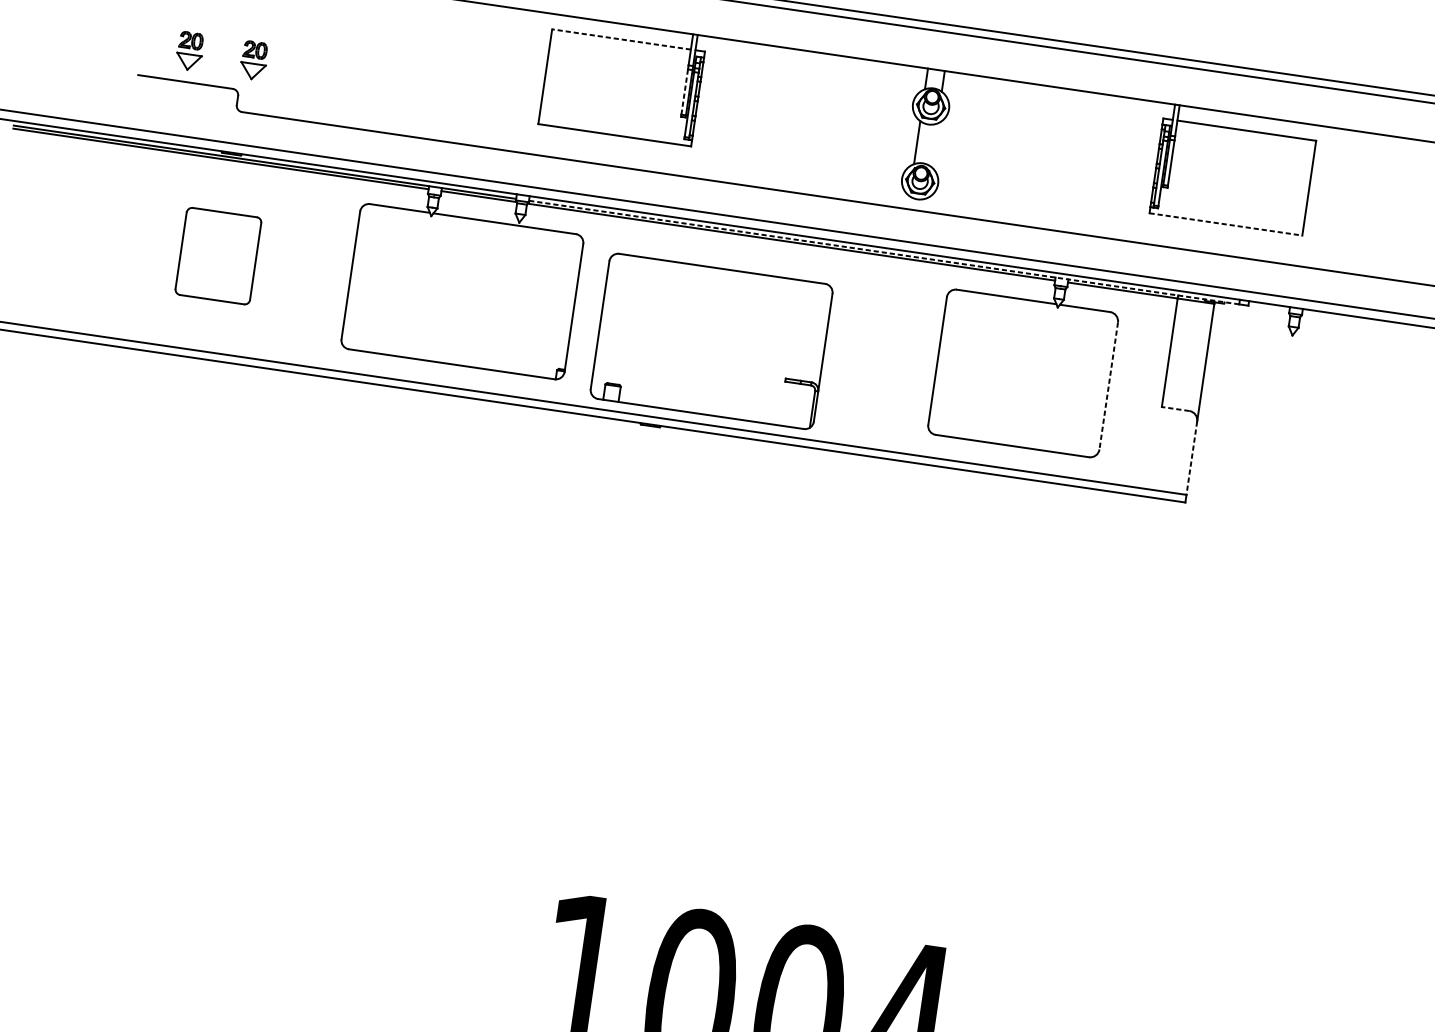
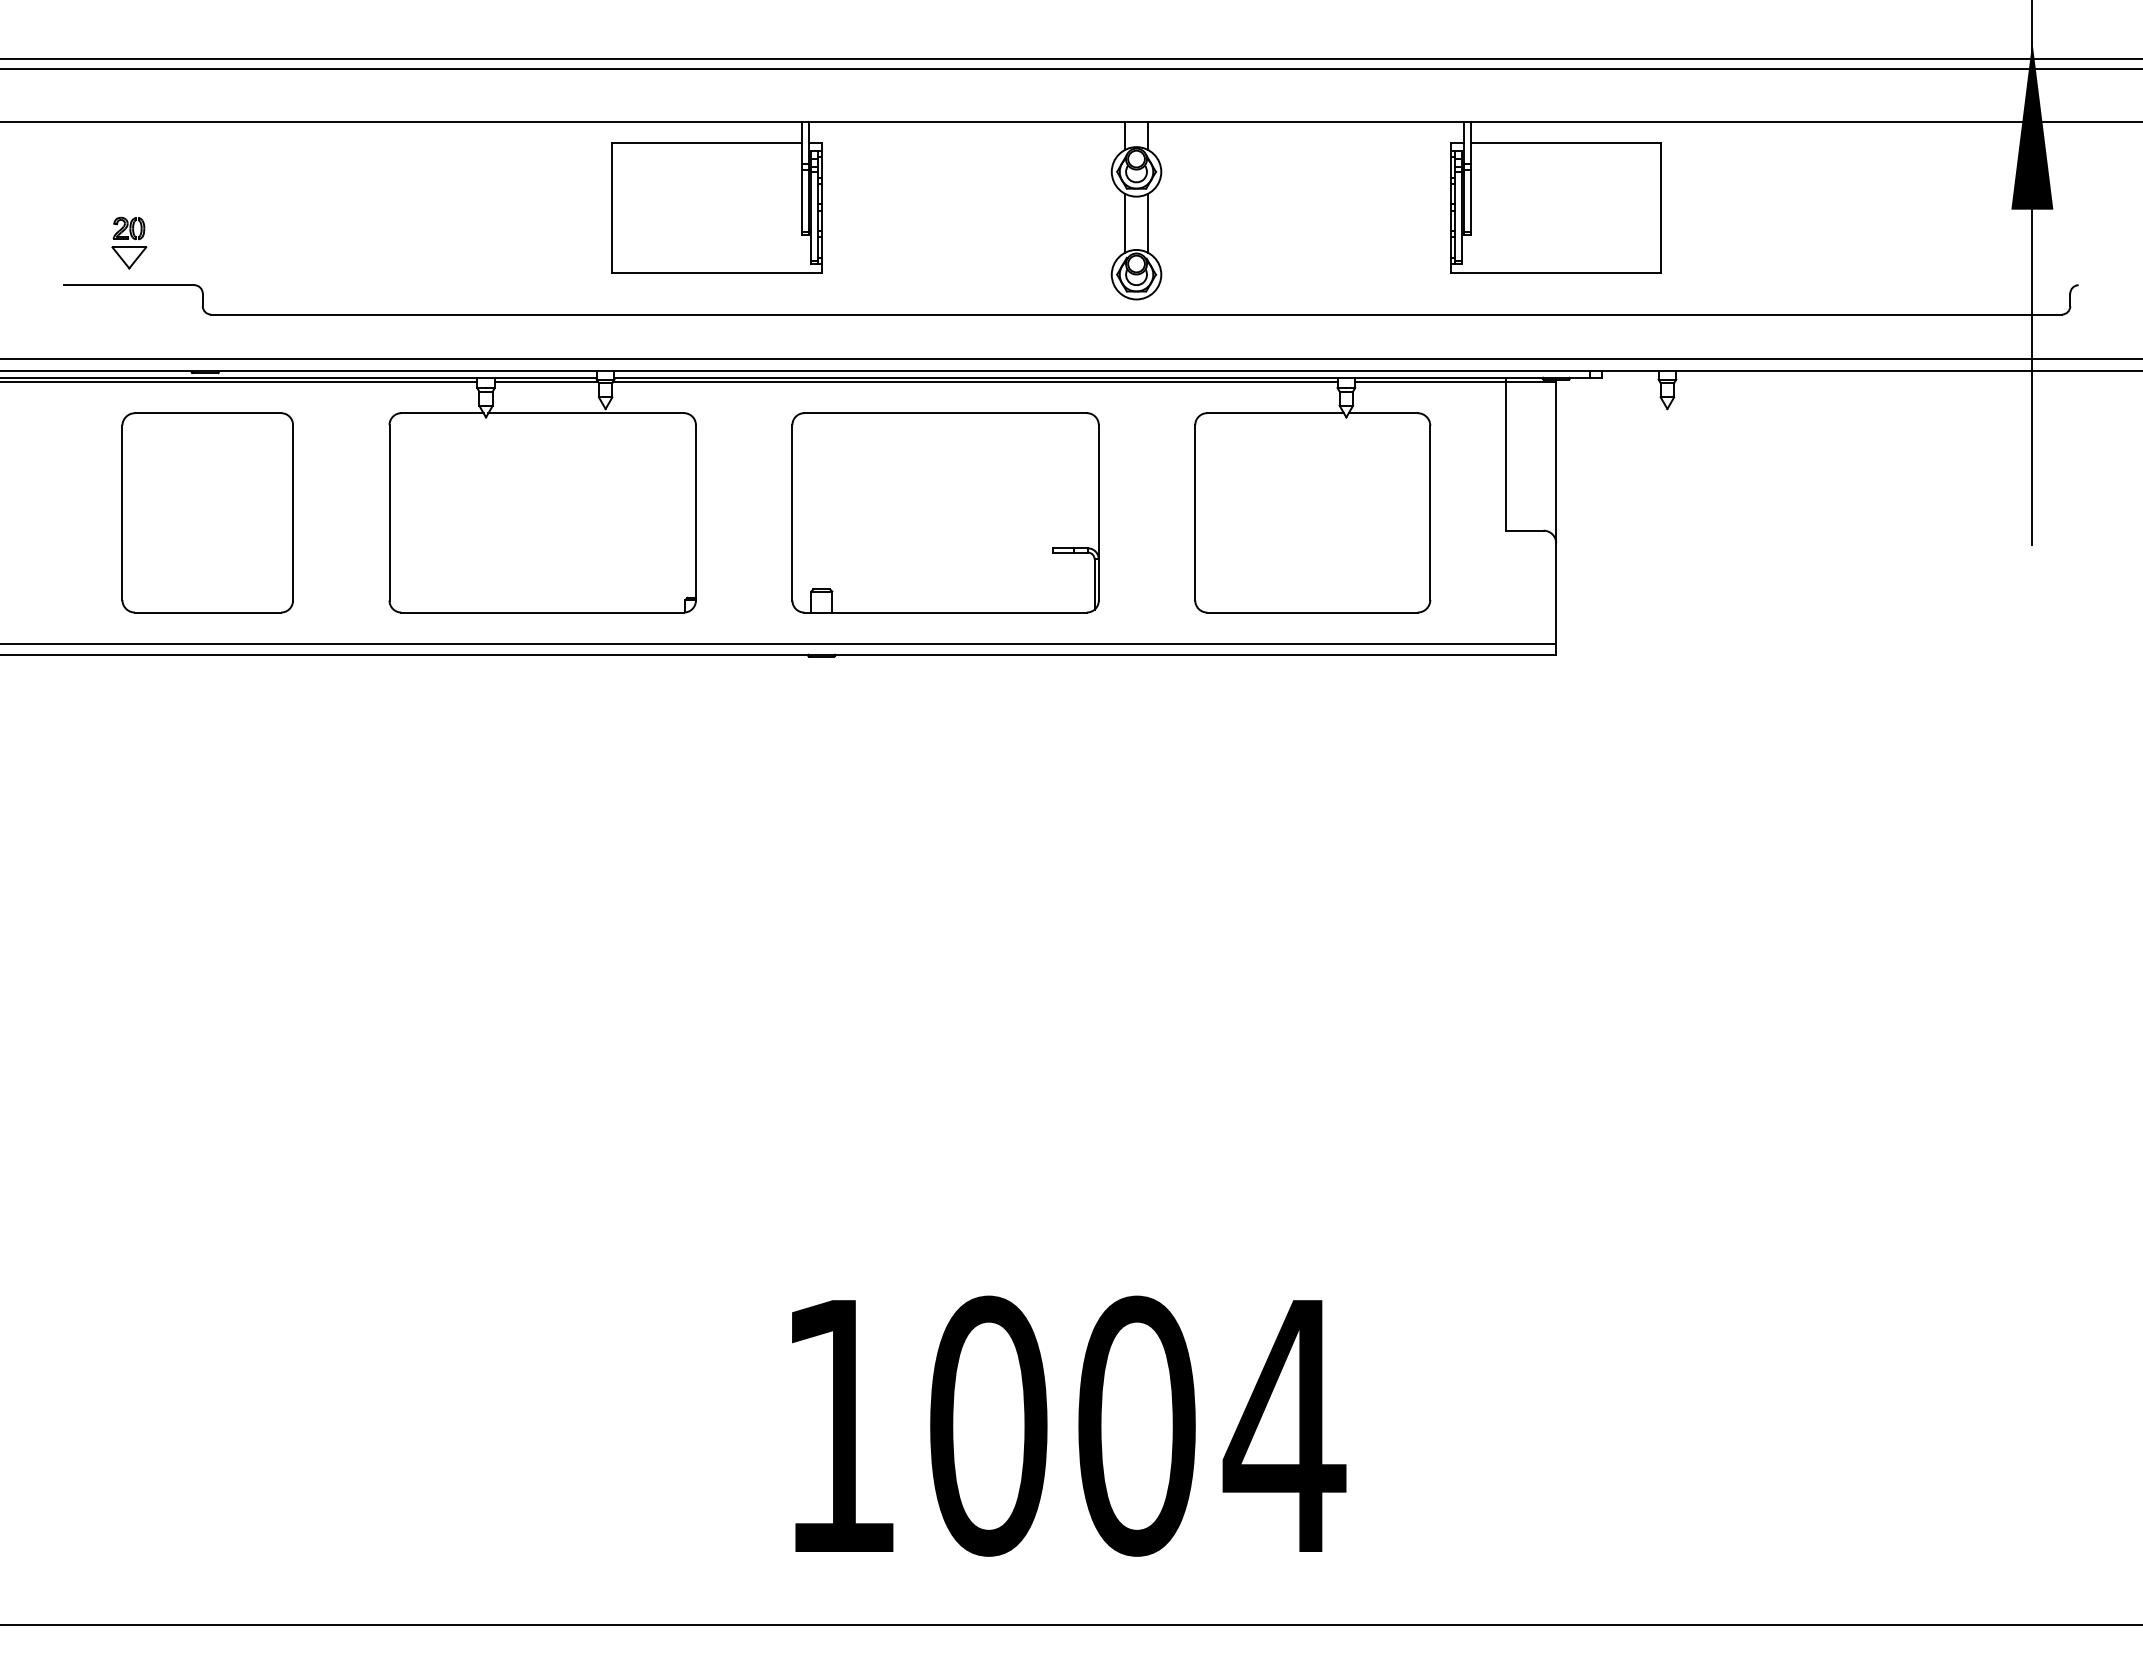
line: (621, 39) -> (706, 142), dashed -> solid
part: (254, 60) -> (217, 242), removed
line: (684, 91) -> (802, 200), dashed -> solid
line: (934, 144) -> (1148, 222), added
line: (1226, 224) -> (1556, 272), dashed -> solid
line: (884, 252) -> (1102, 377), dashed -> solid
part: (218, 255) -> (207, 512), size x1.67
part: (711, 341) -> (945, 512), moved
line: (1108, 386) -> (1430, 513), dashed -> solid
line: (1175, 408) -> (1524, 530), dashed -> solid
line: (1191, 458) -> (1556, 594), dashed -> solid

